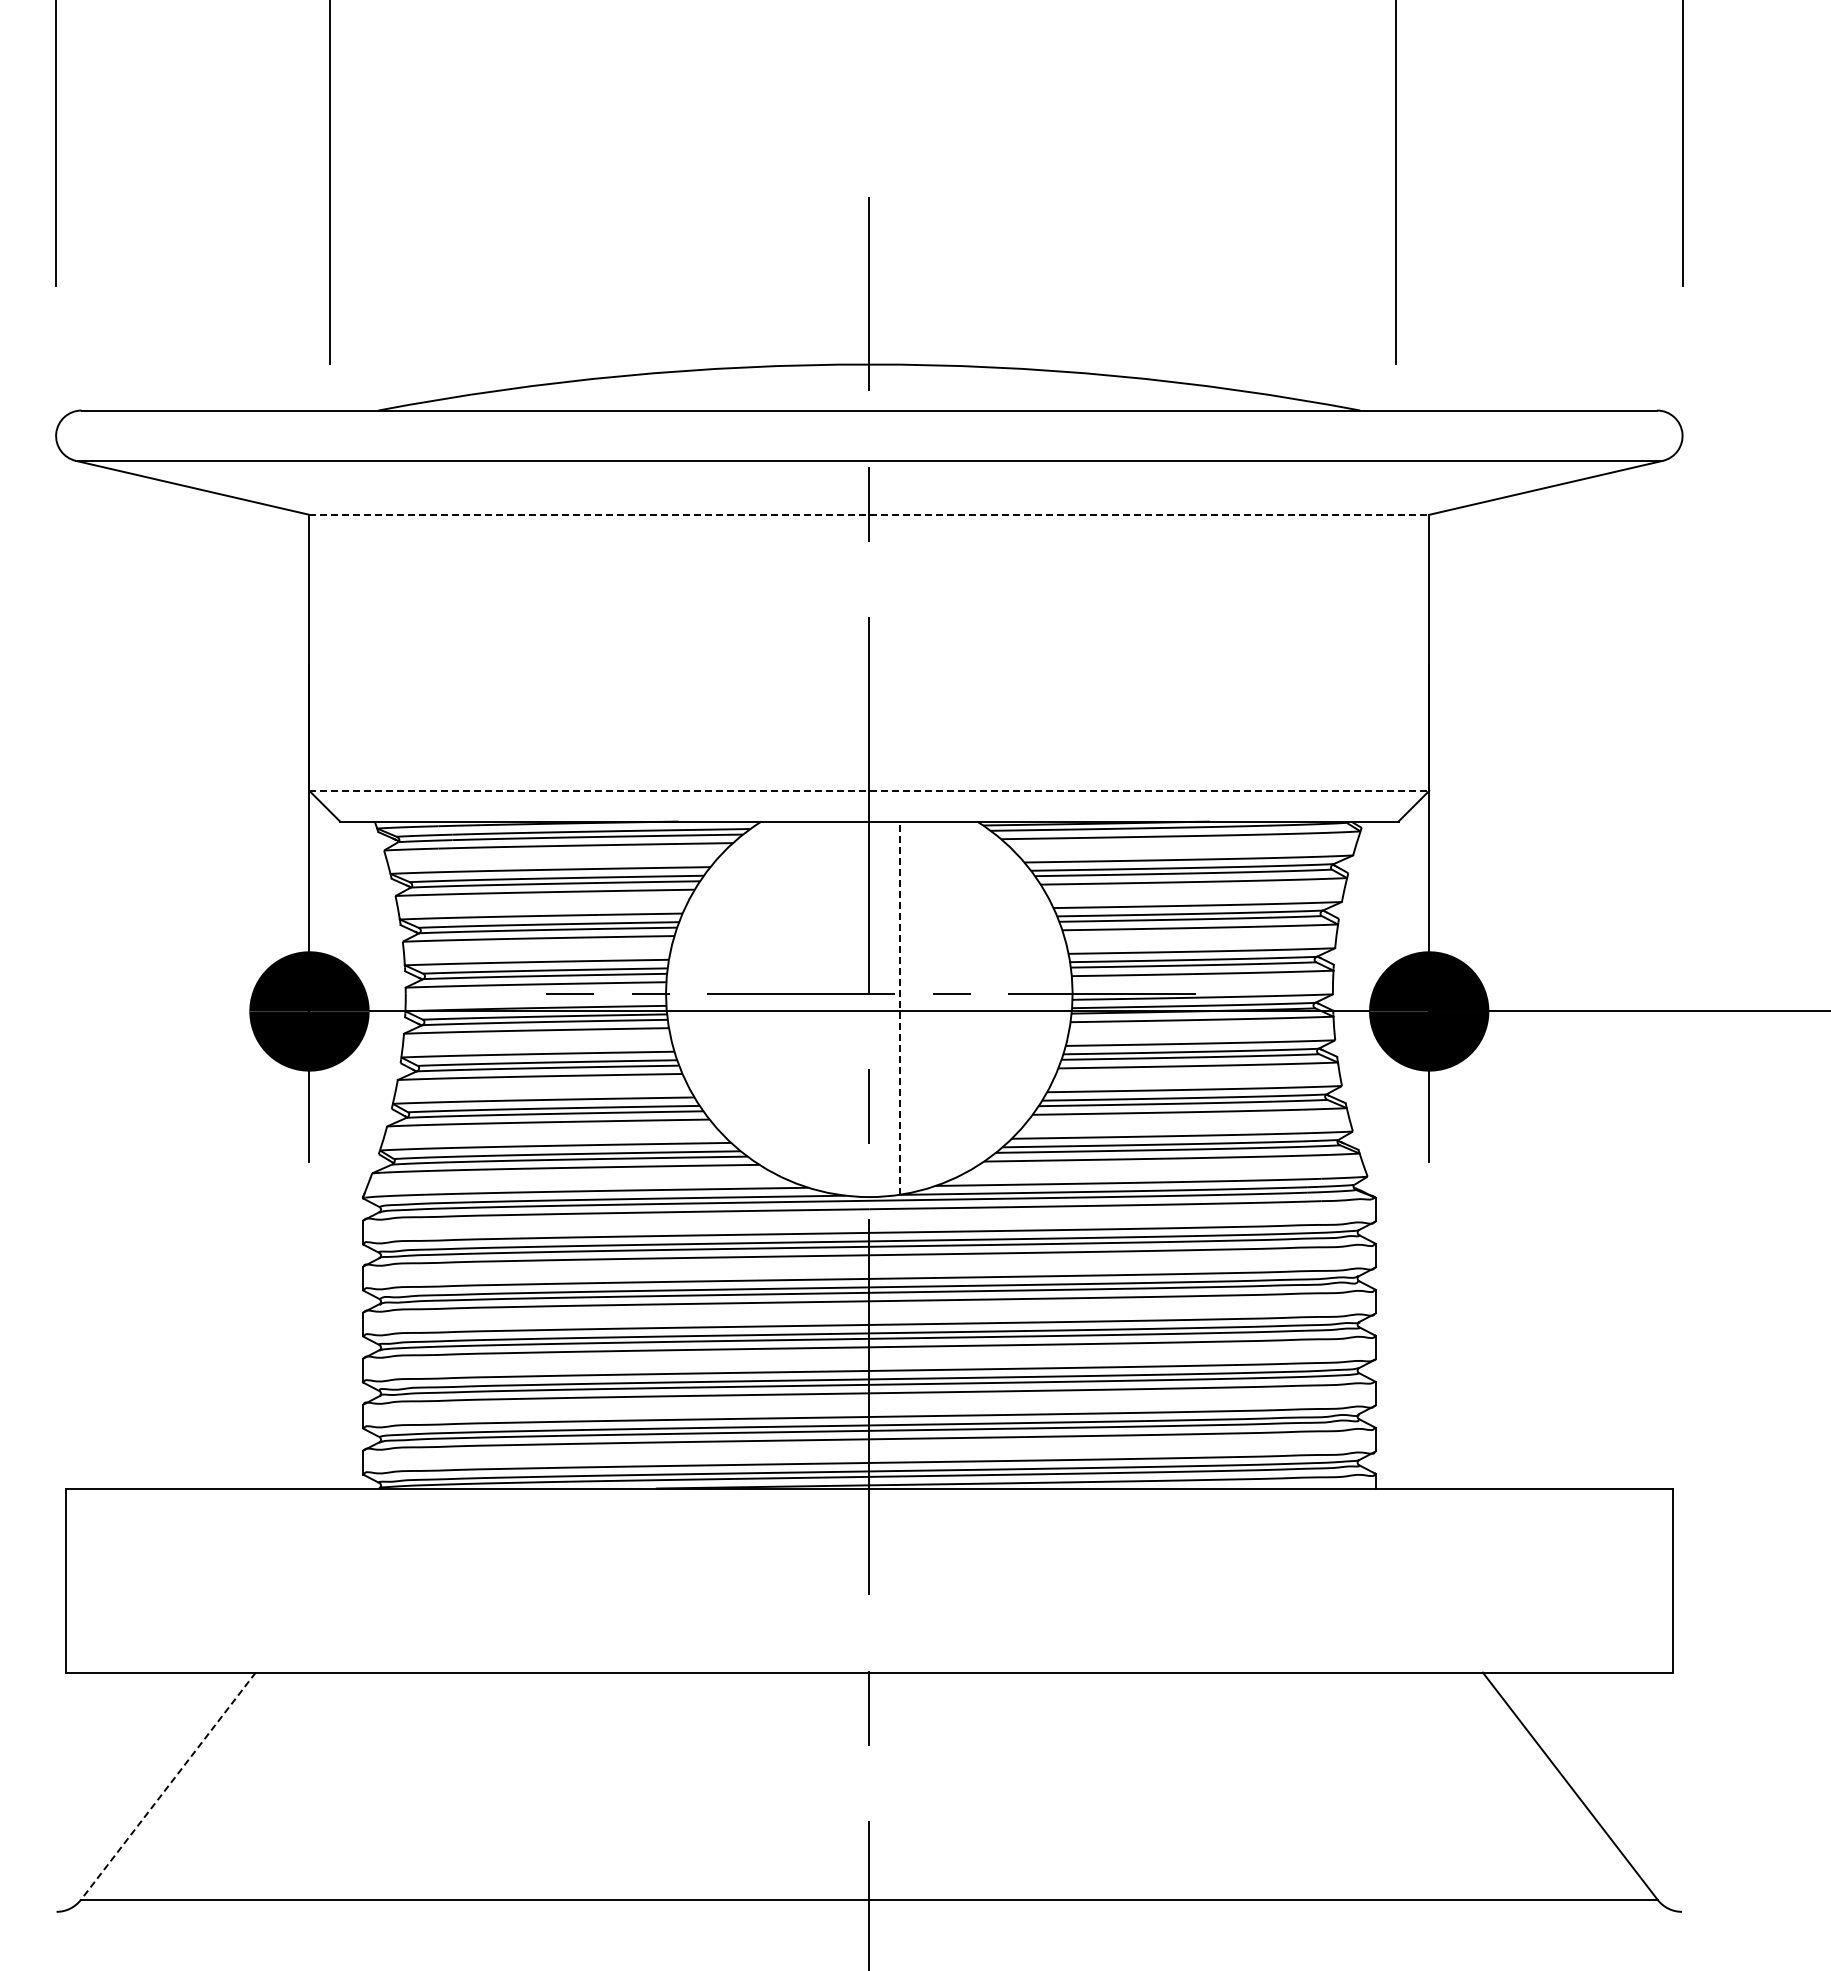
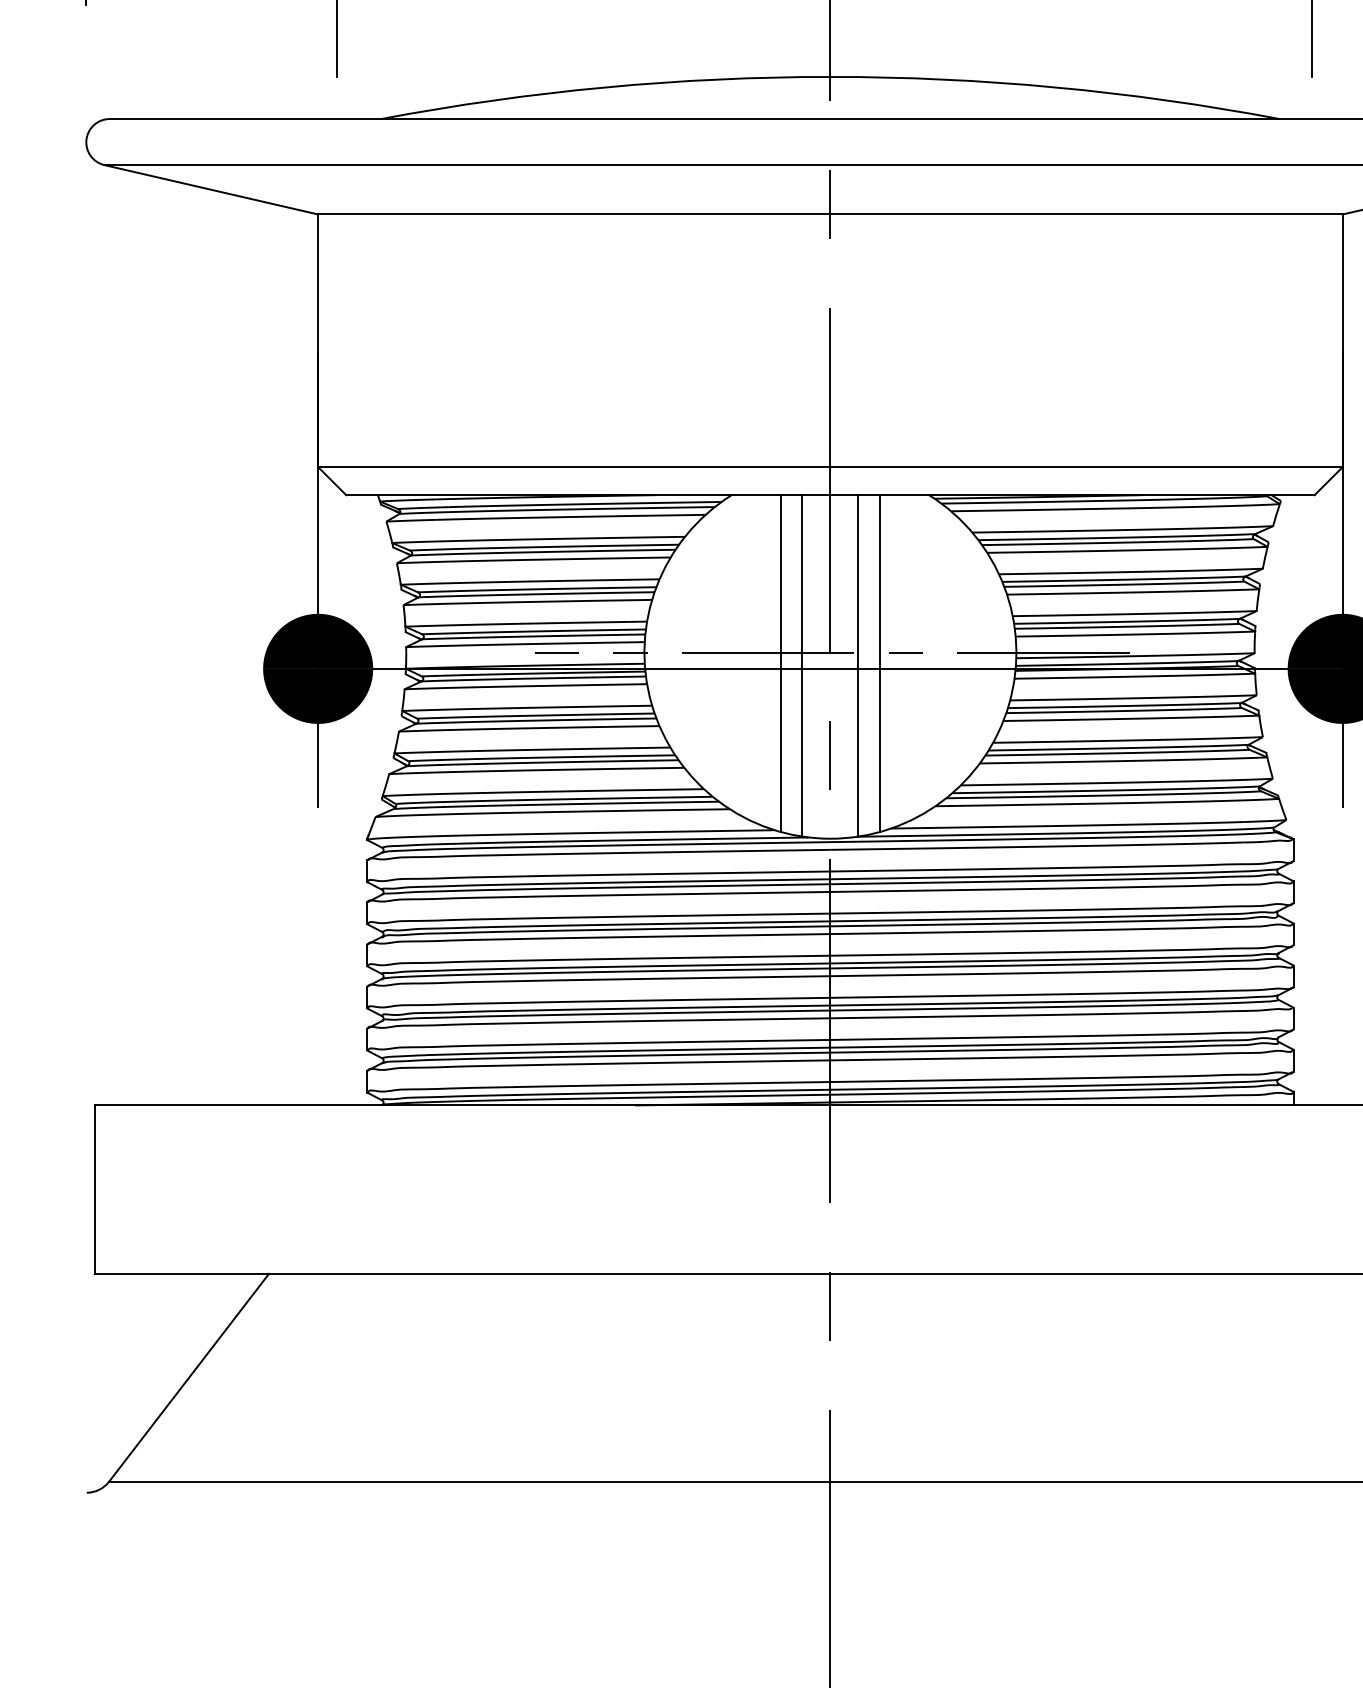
line: (869, 514) -> (830, 214), dashed -> solid
line: (869, 790) -> (830, 466), dashed -> solid
line: (815, 1005) -> (781, 663), added
line: (923, 1005) -> (879, 663), added
line: (838, 1007) -> (802, 665), added
line: (899, 1008) -> (858, 666), dashed -> solid
line: (168, 1786) -> (189, 1378), dashed -> solid

